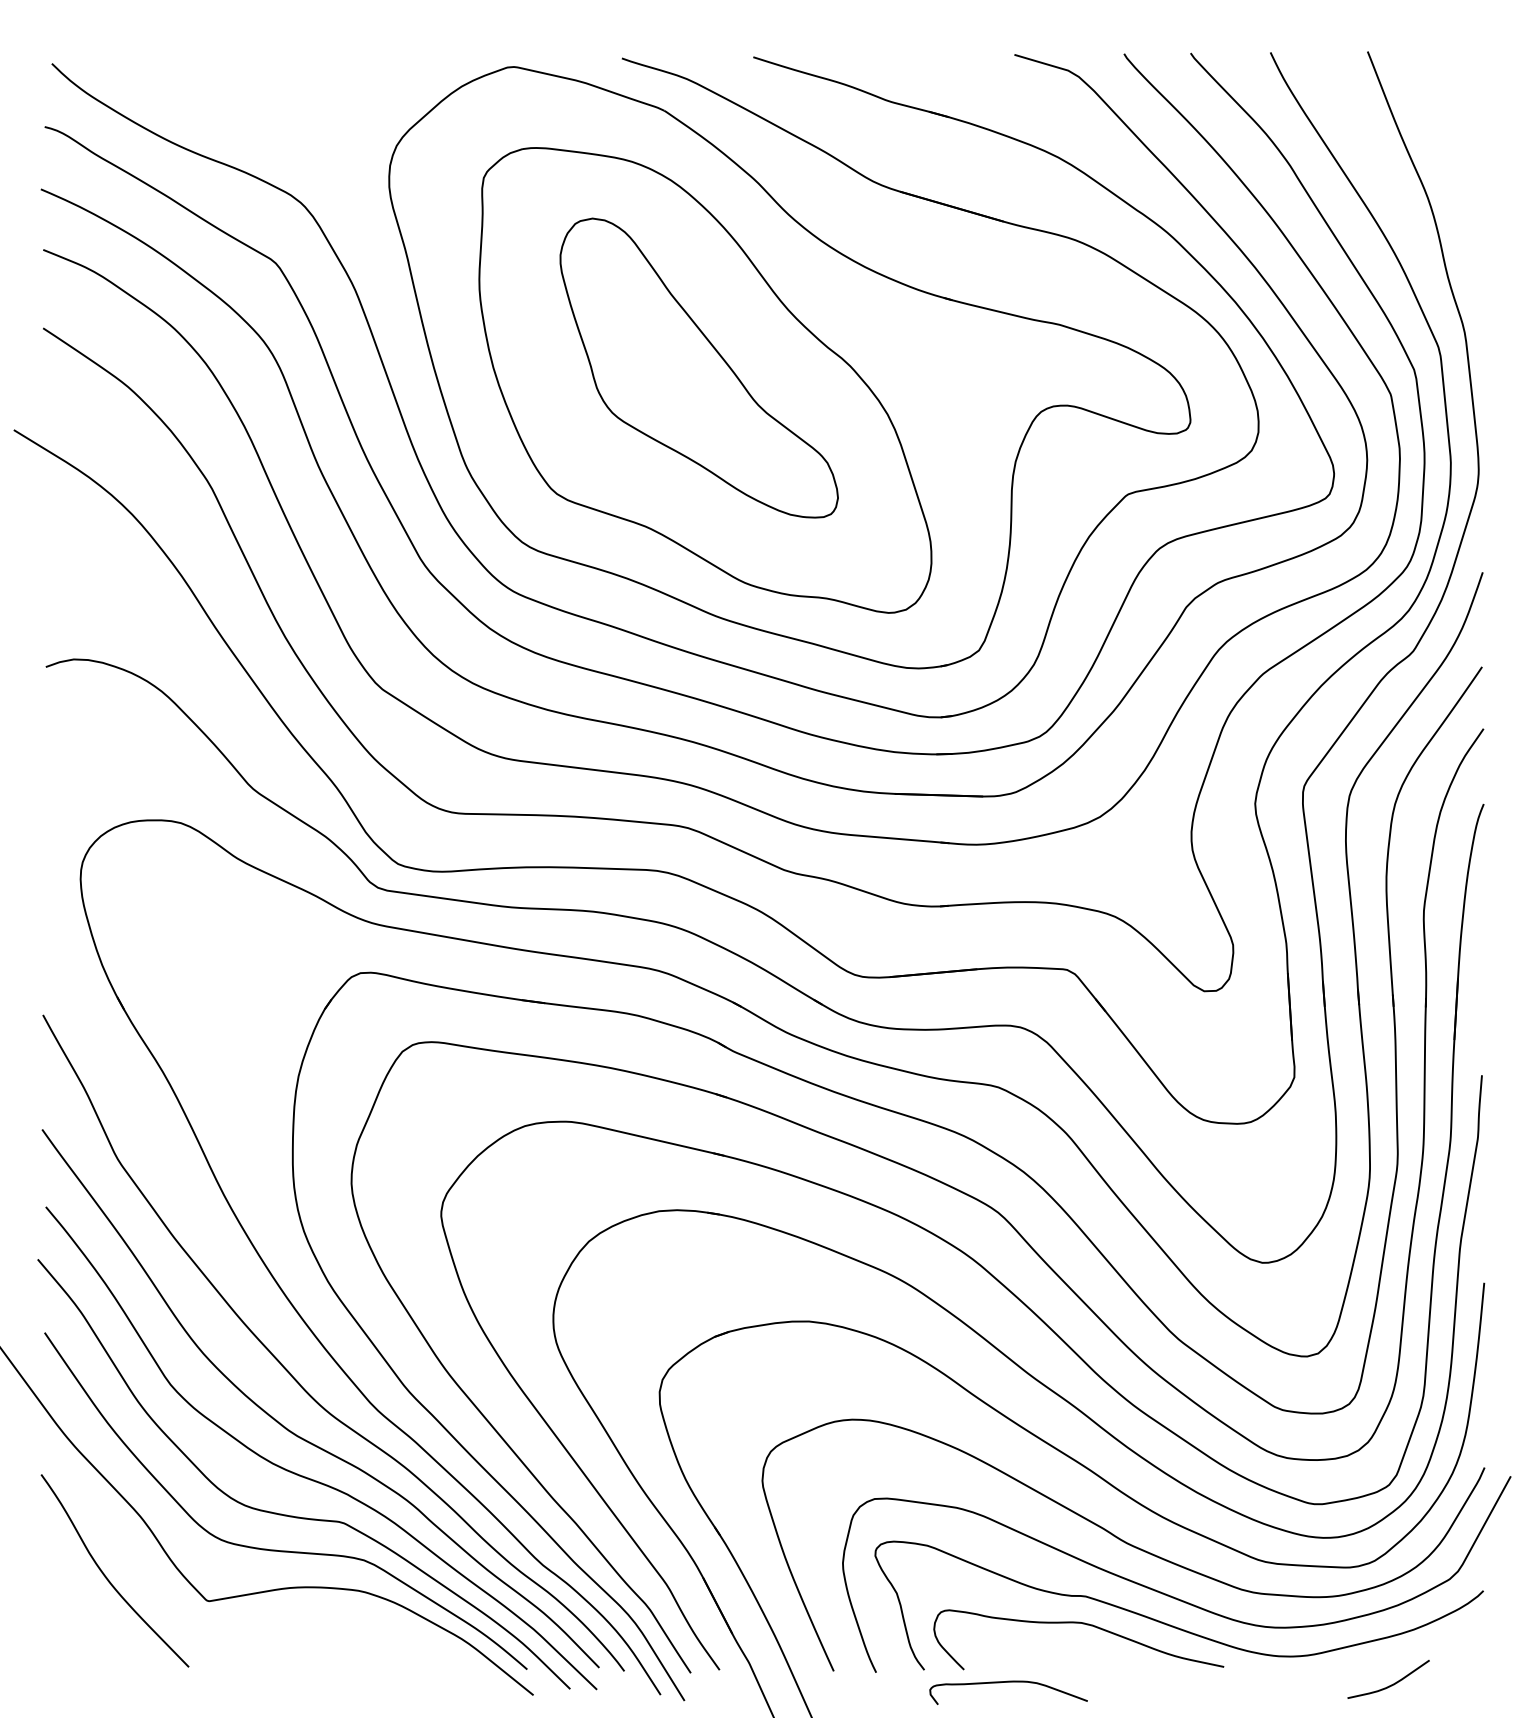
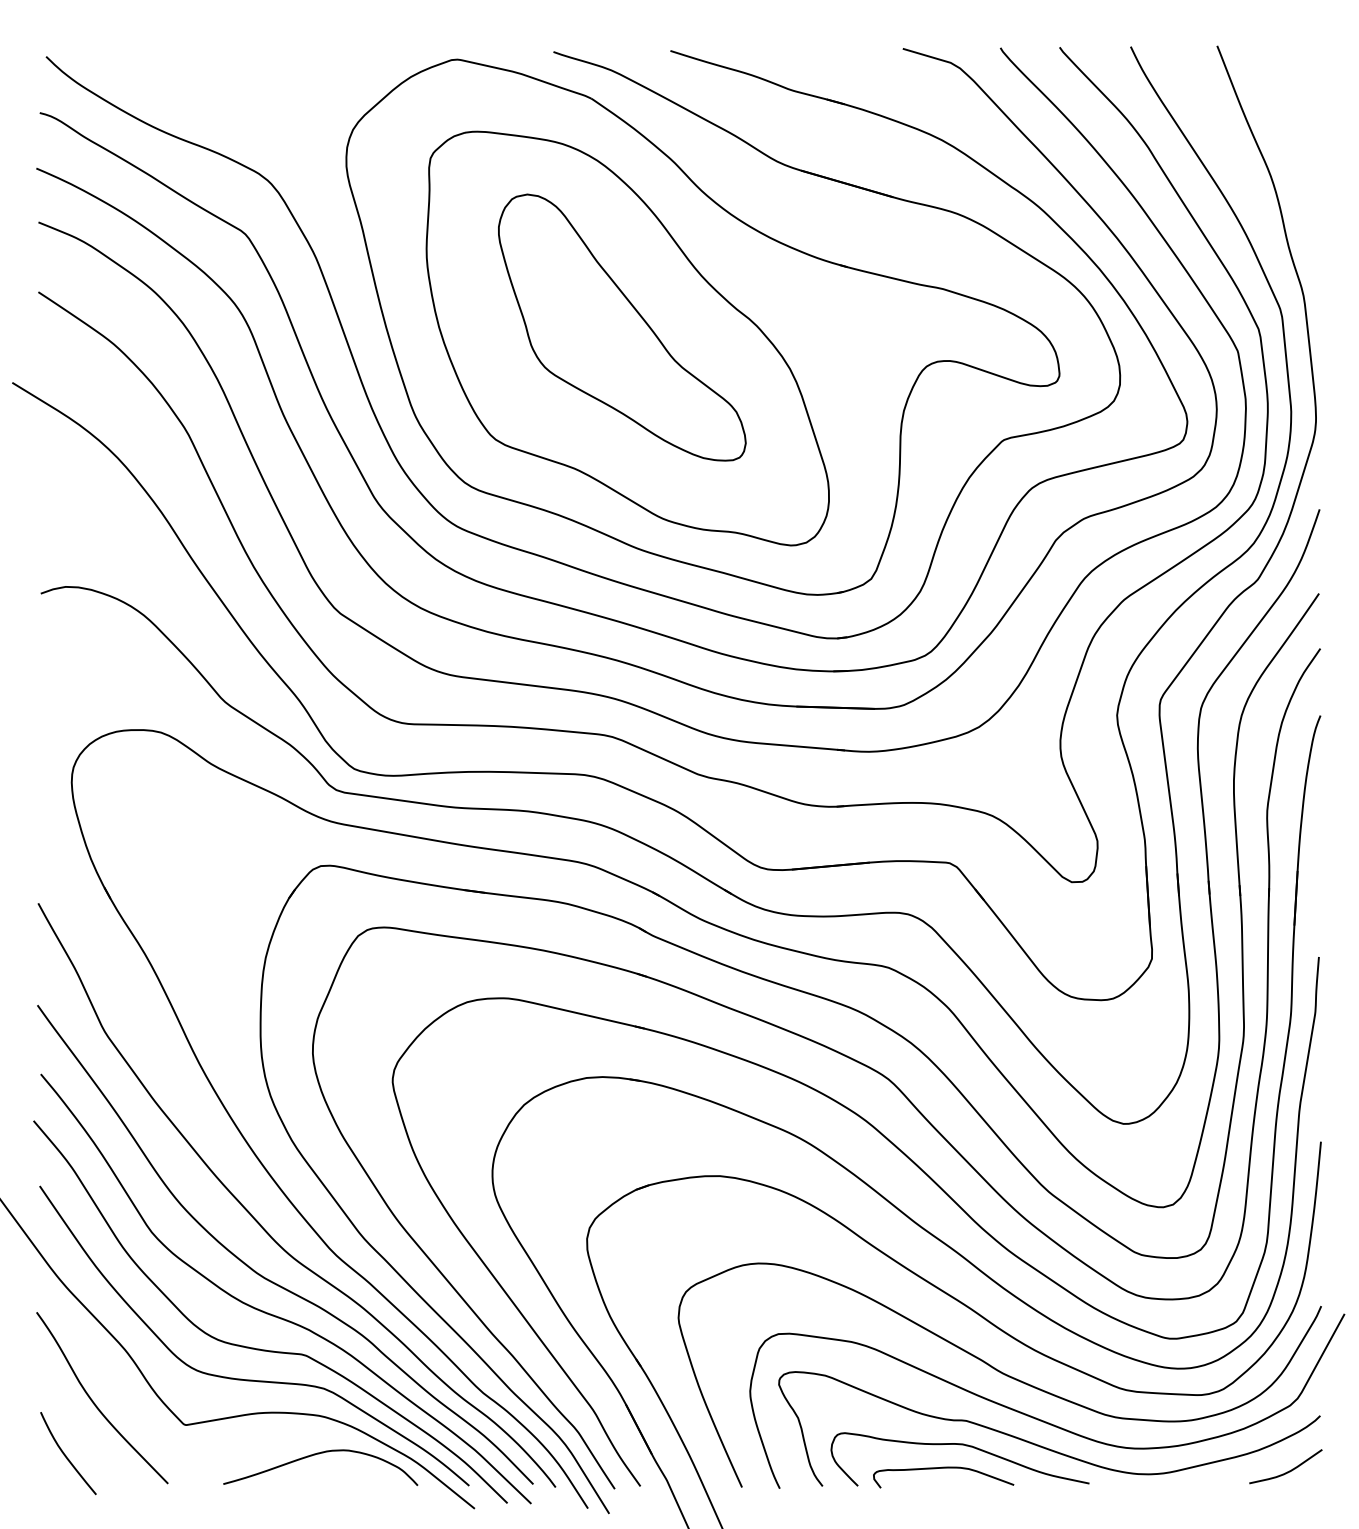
curve: (74, 1635) -> (66, 1455), added
curve: (354, 1635) -> (315, 1455), added
curve: (1008, 1682) -> (943, 1468), moved
curve: (1390, 1684) -> (1287, 1471), moved

